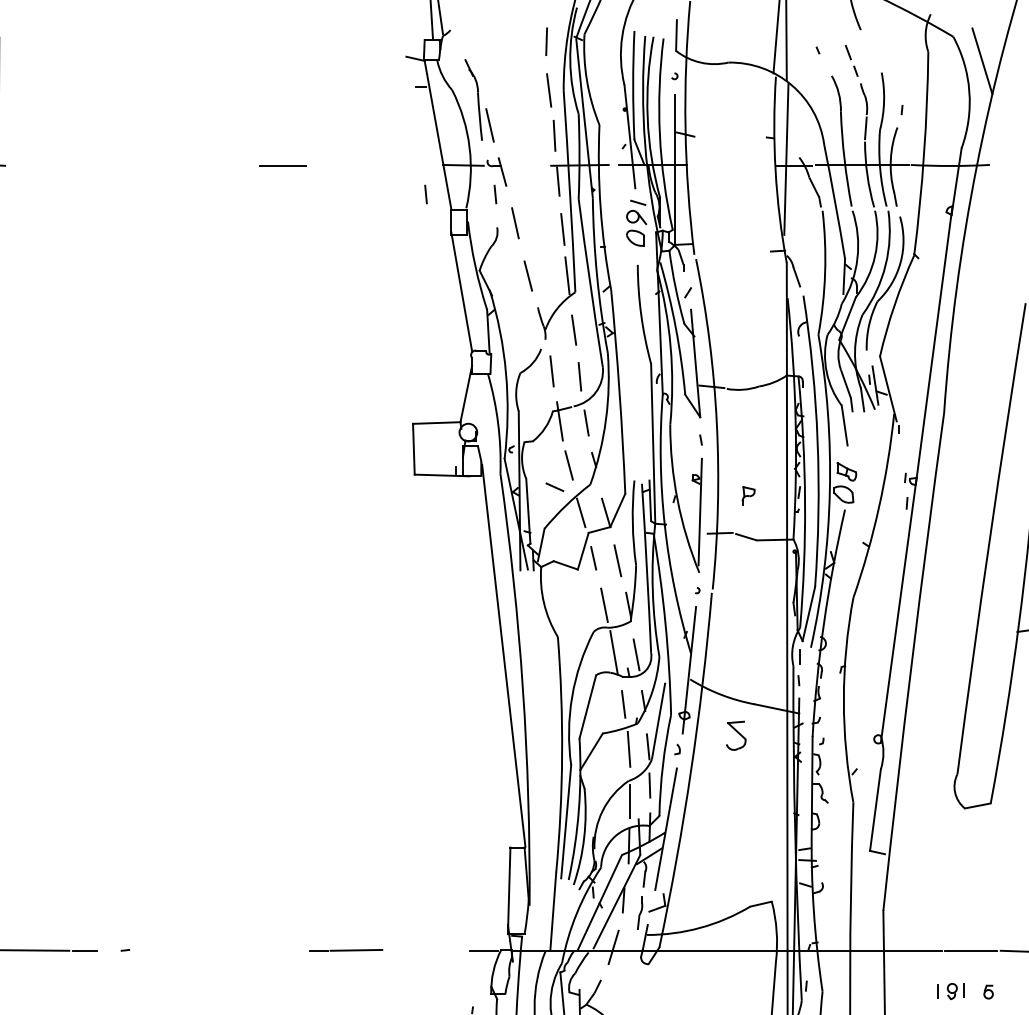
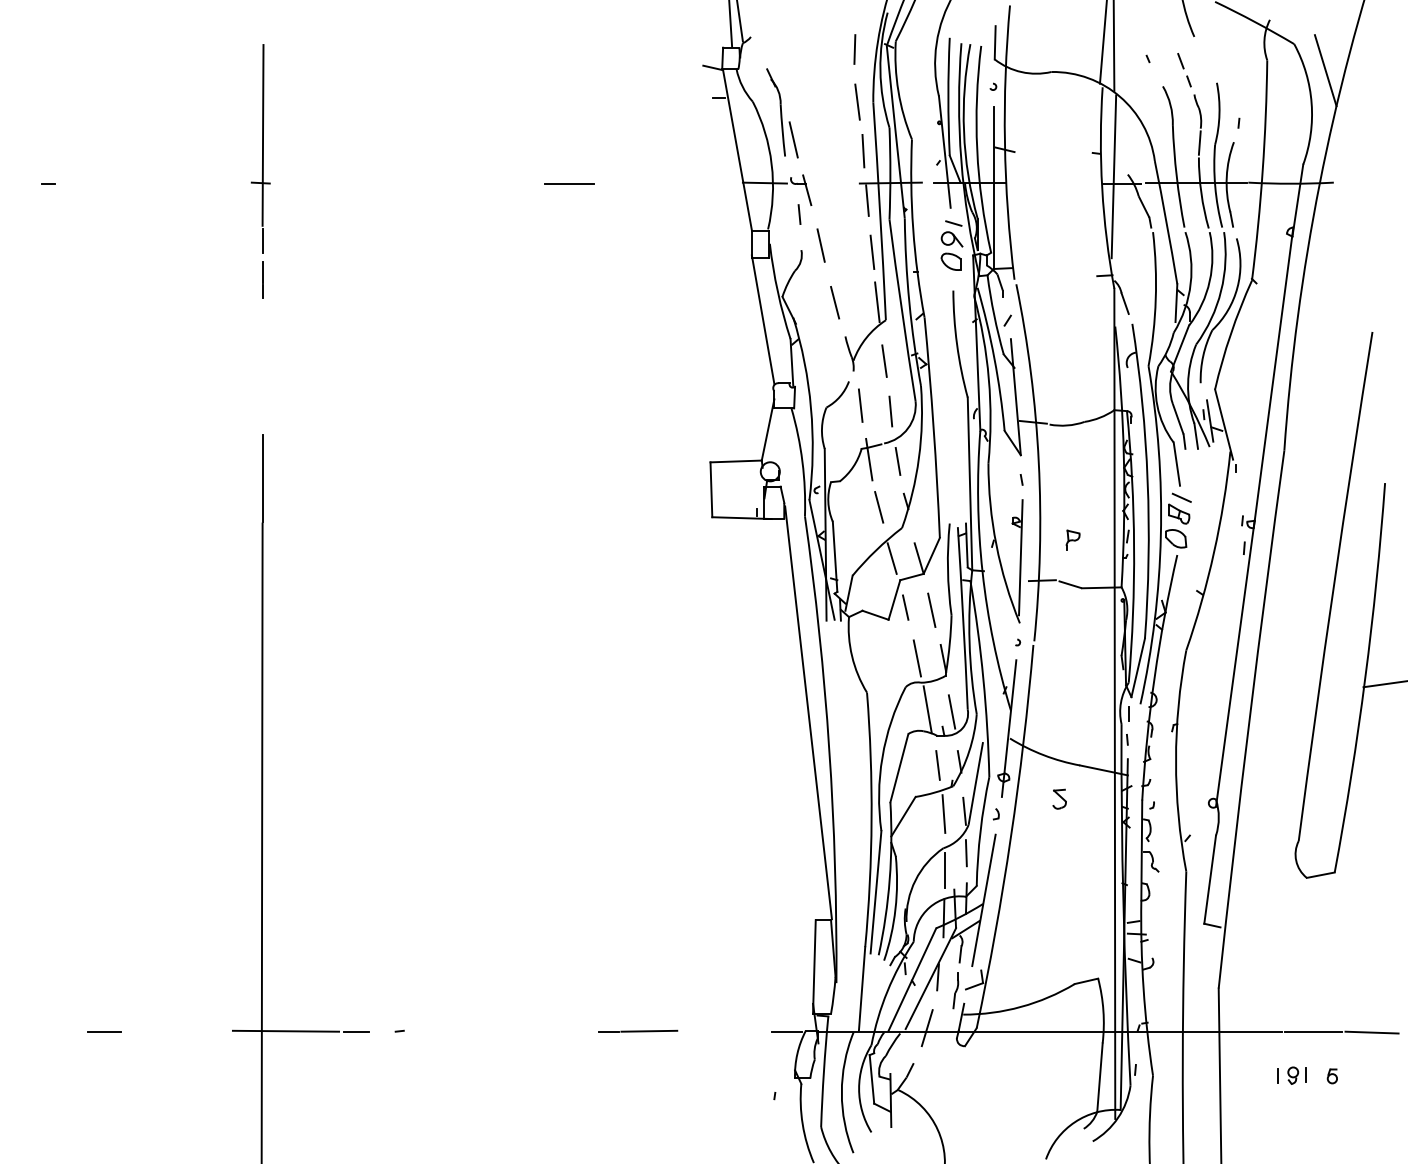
line: (425, 194) -> (724, 214), removed
line: (554, 486) -> (1181, 497), moved
part: (736, 734) -> (1059, 798), size x0.62

